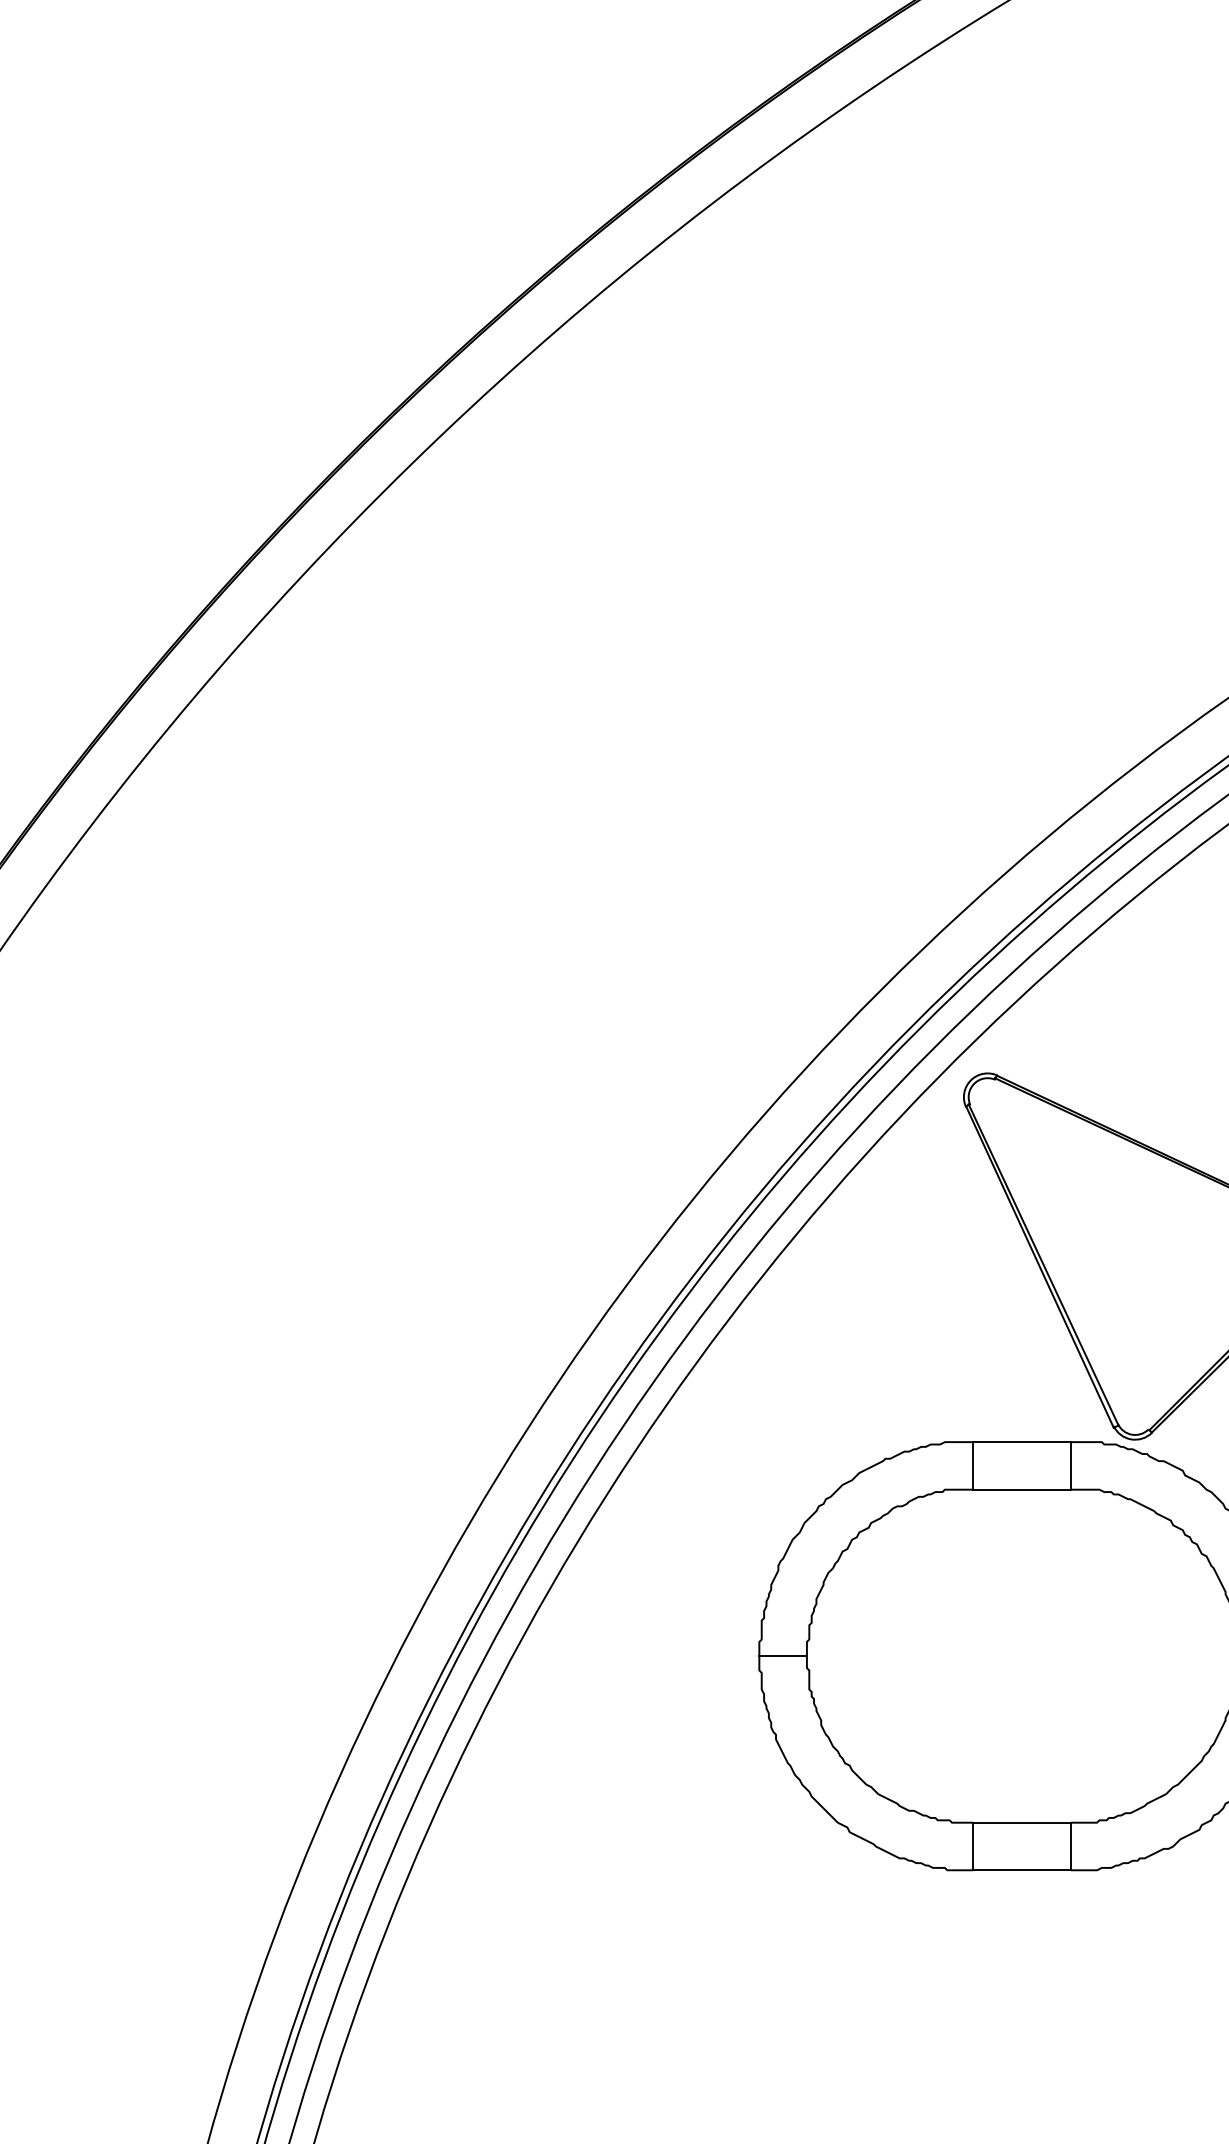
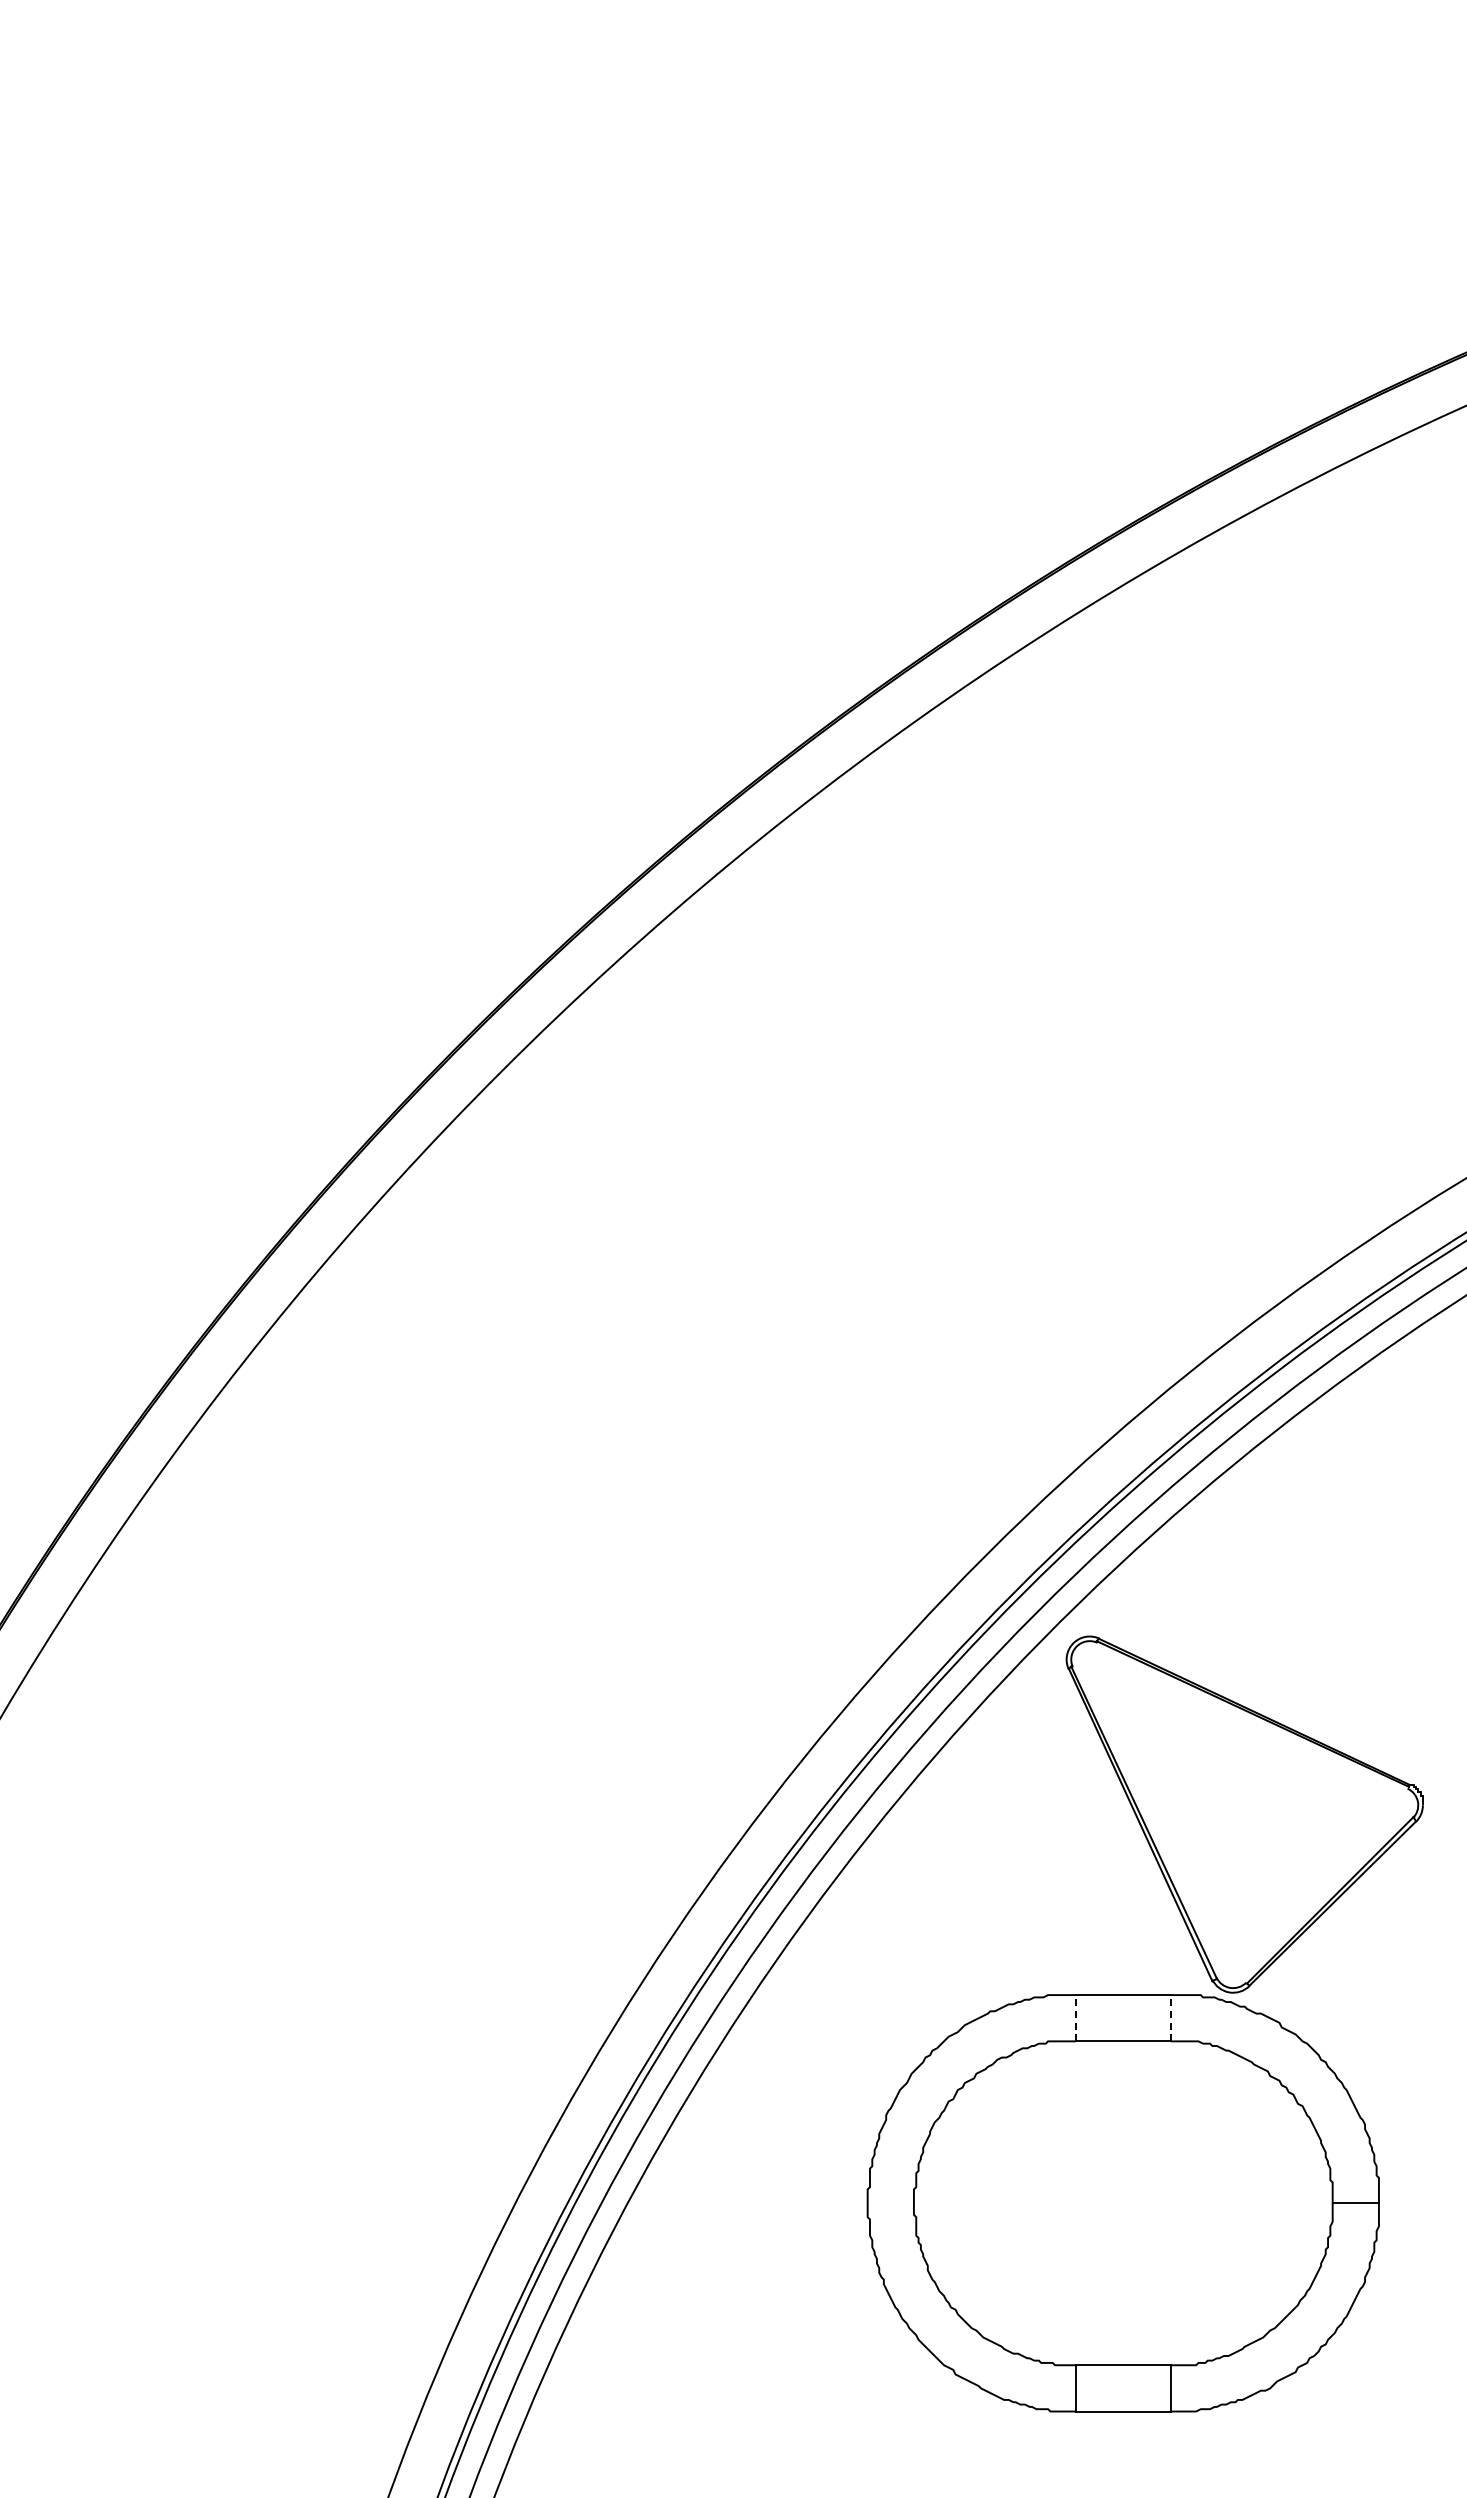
line: (973, 1465) -> (1075, 2017), solid -> dashed
line: (1070, 1465) -> (1170, 2017), solid -> dashed
line: (782, 1656) -> (890, 2203), removed

